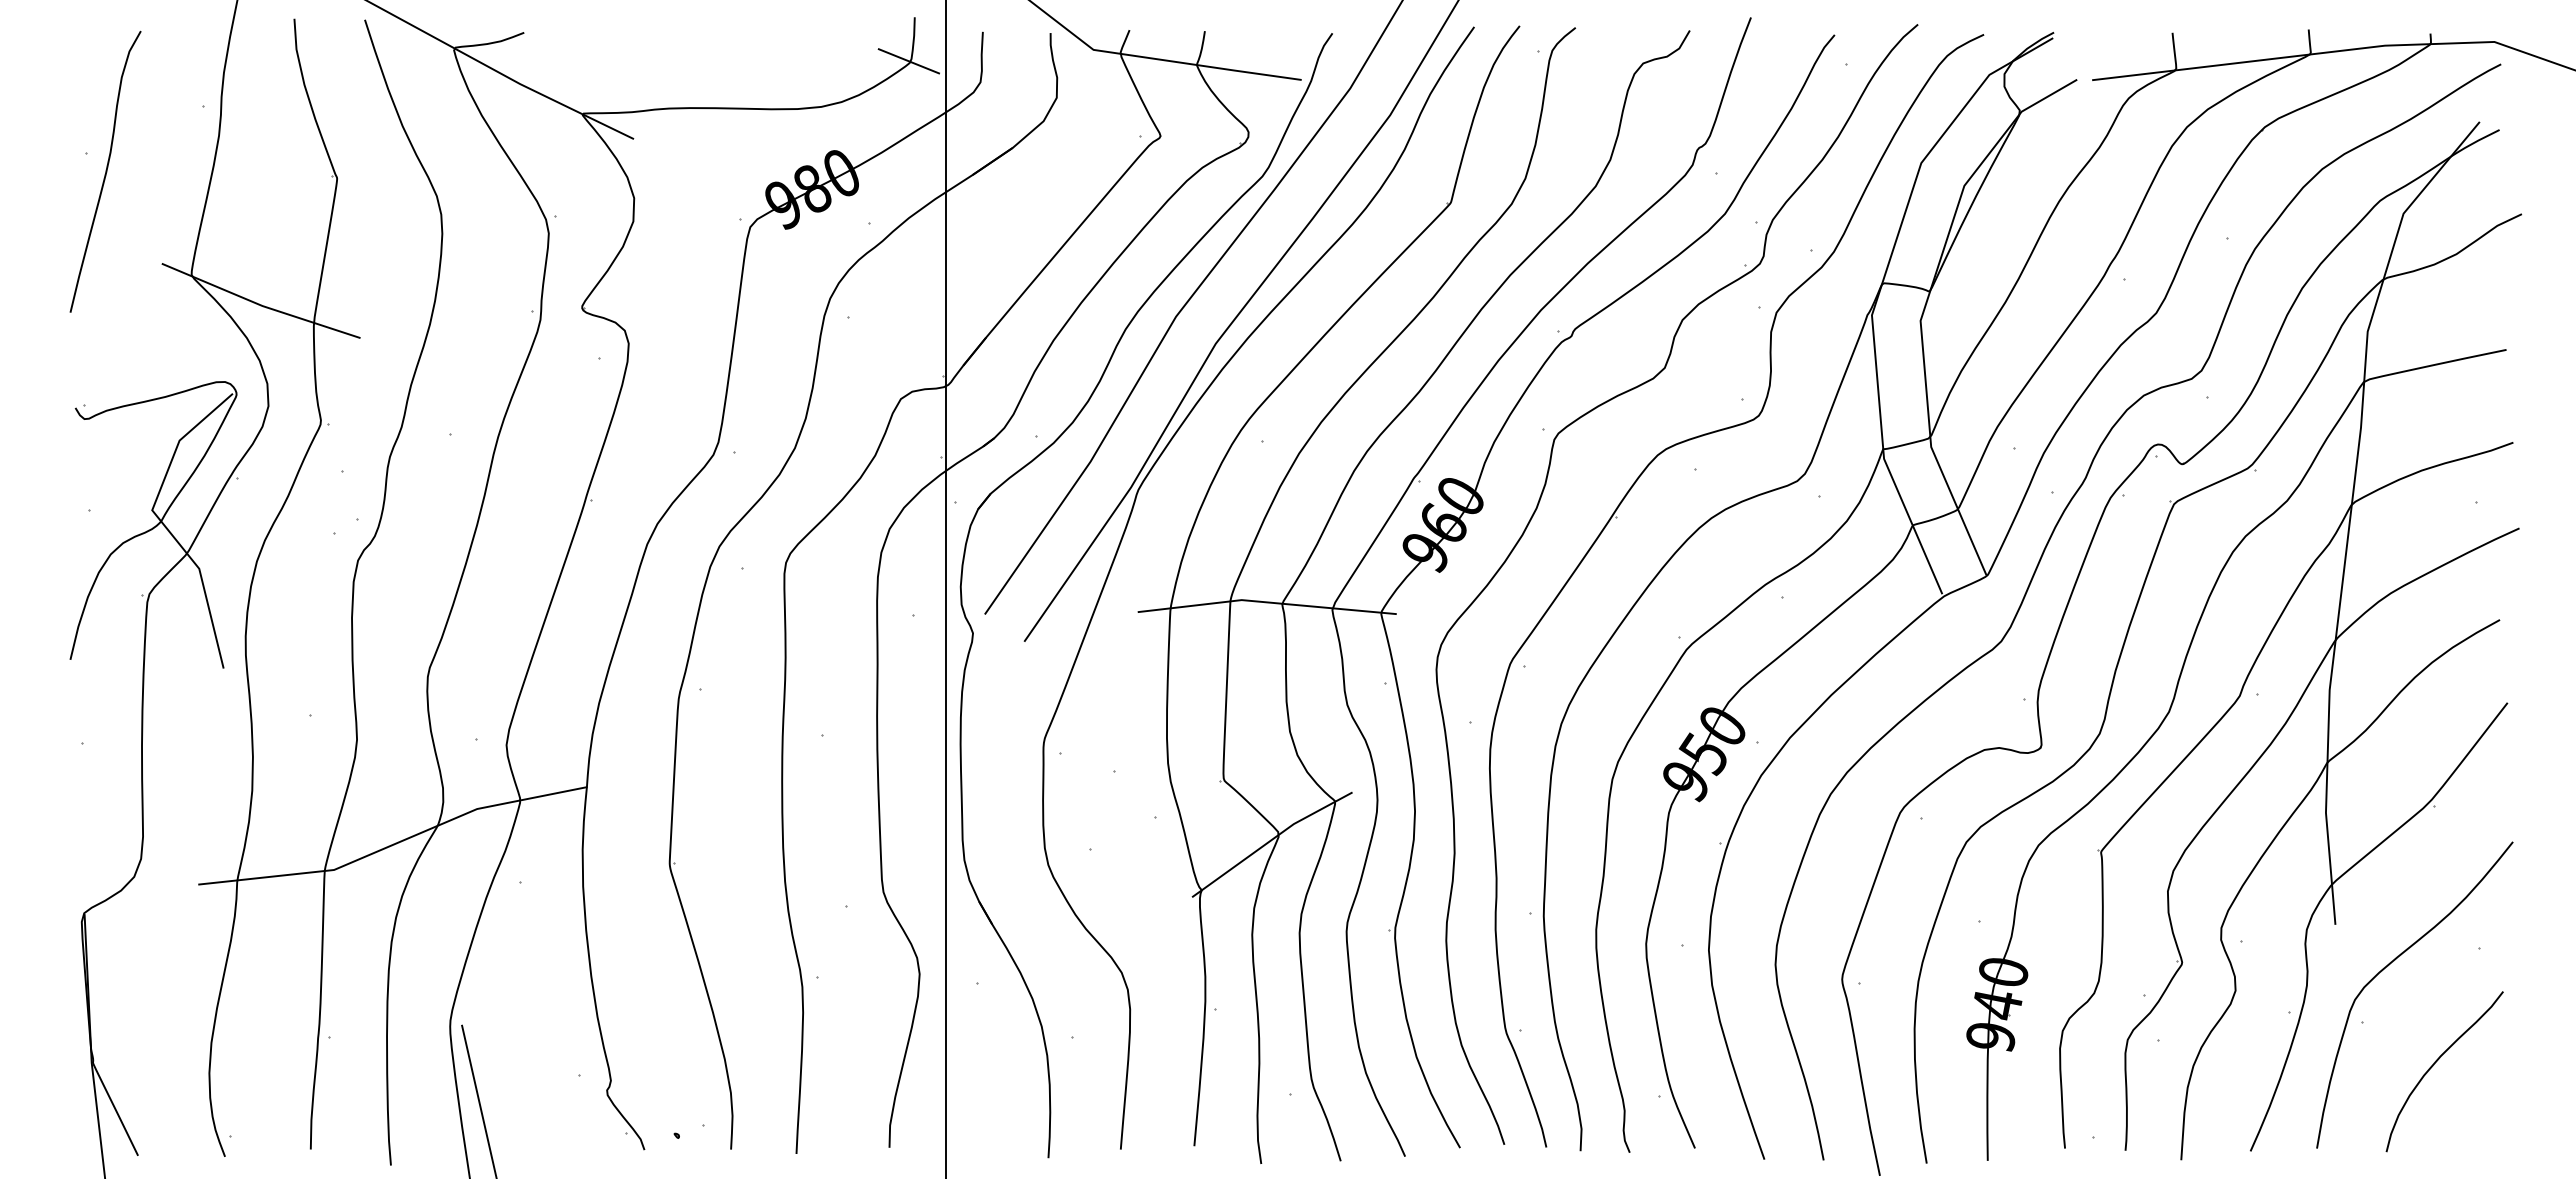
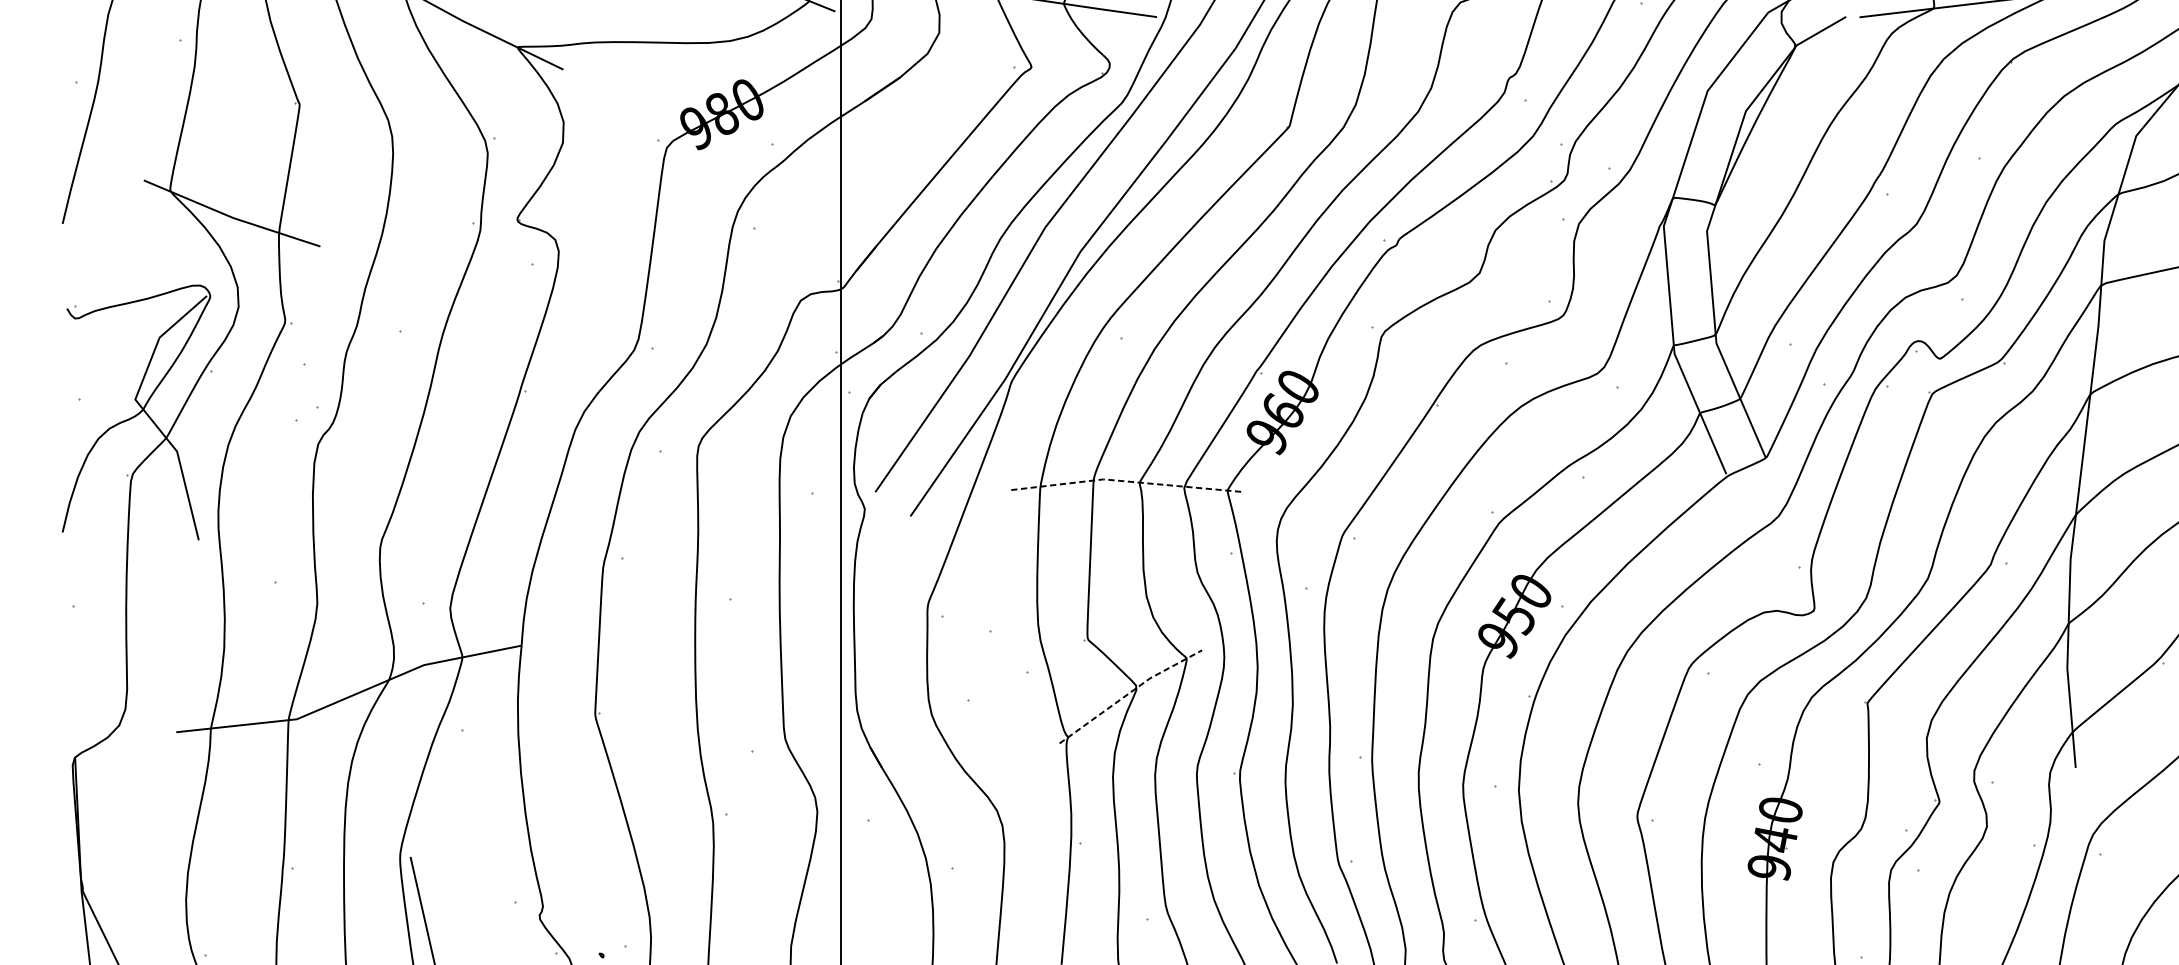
line: (1266, 602) -> (1125, 481), solid -> dashed
line: (1270, 840) -> (1129, 693), solid -> dashed

